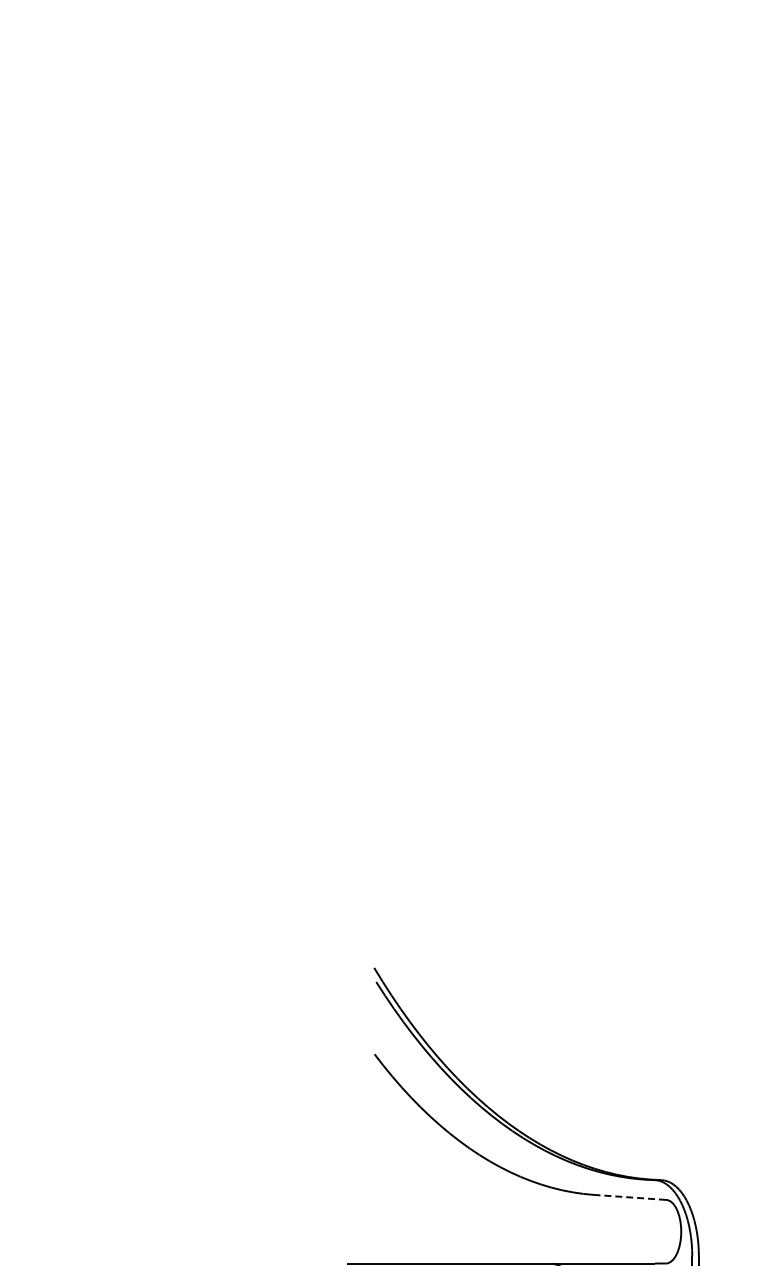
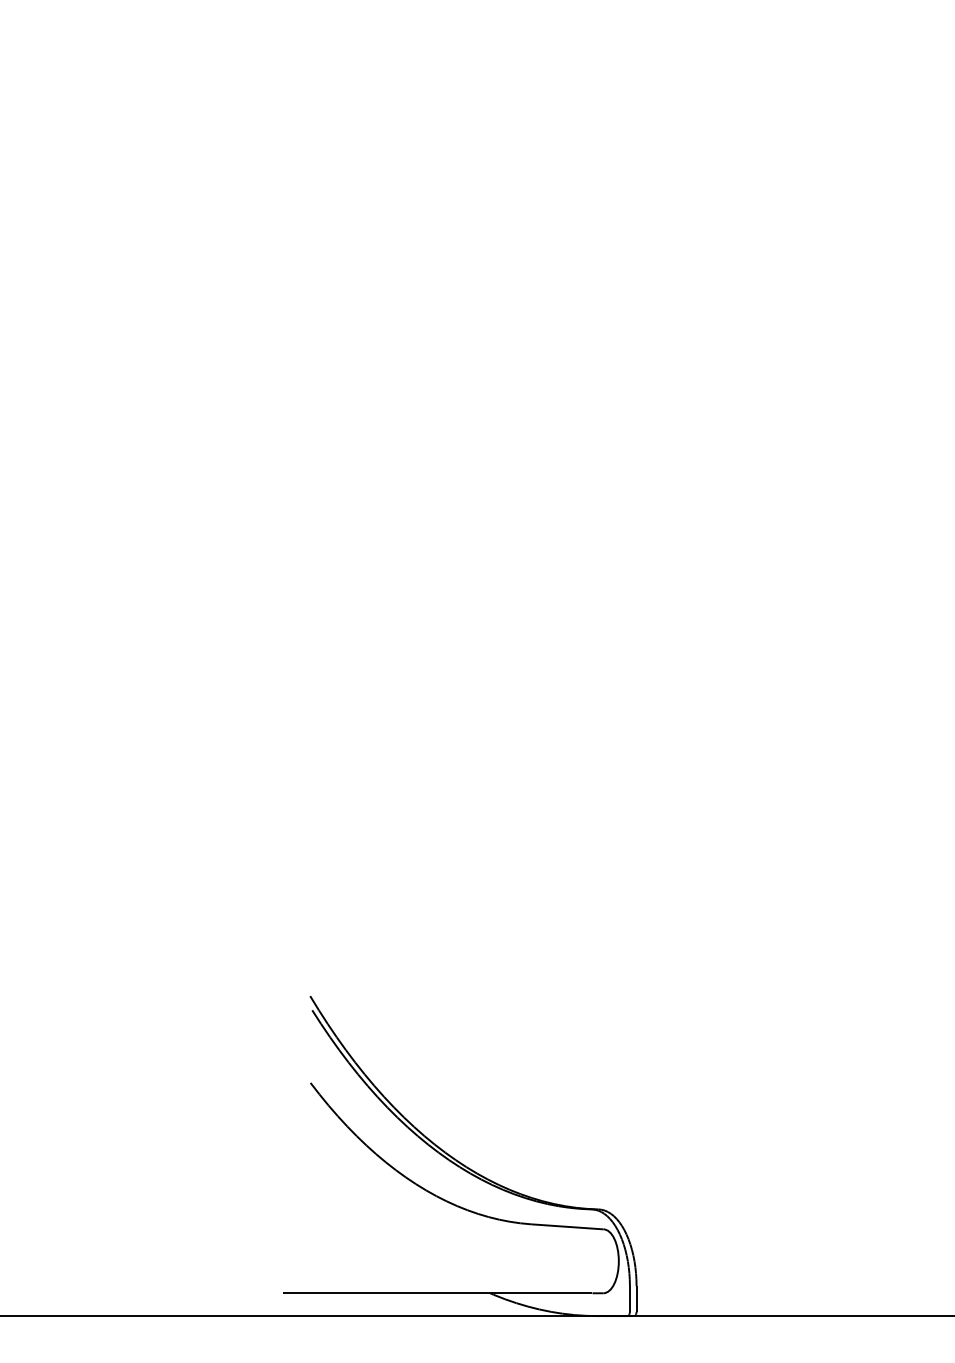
line: (629, 1197) -> (566, 1226), dashed -> solid

